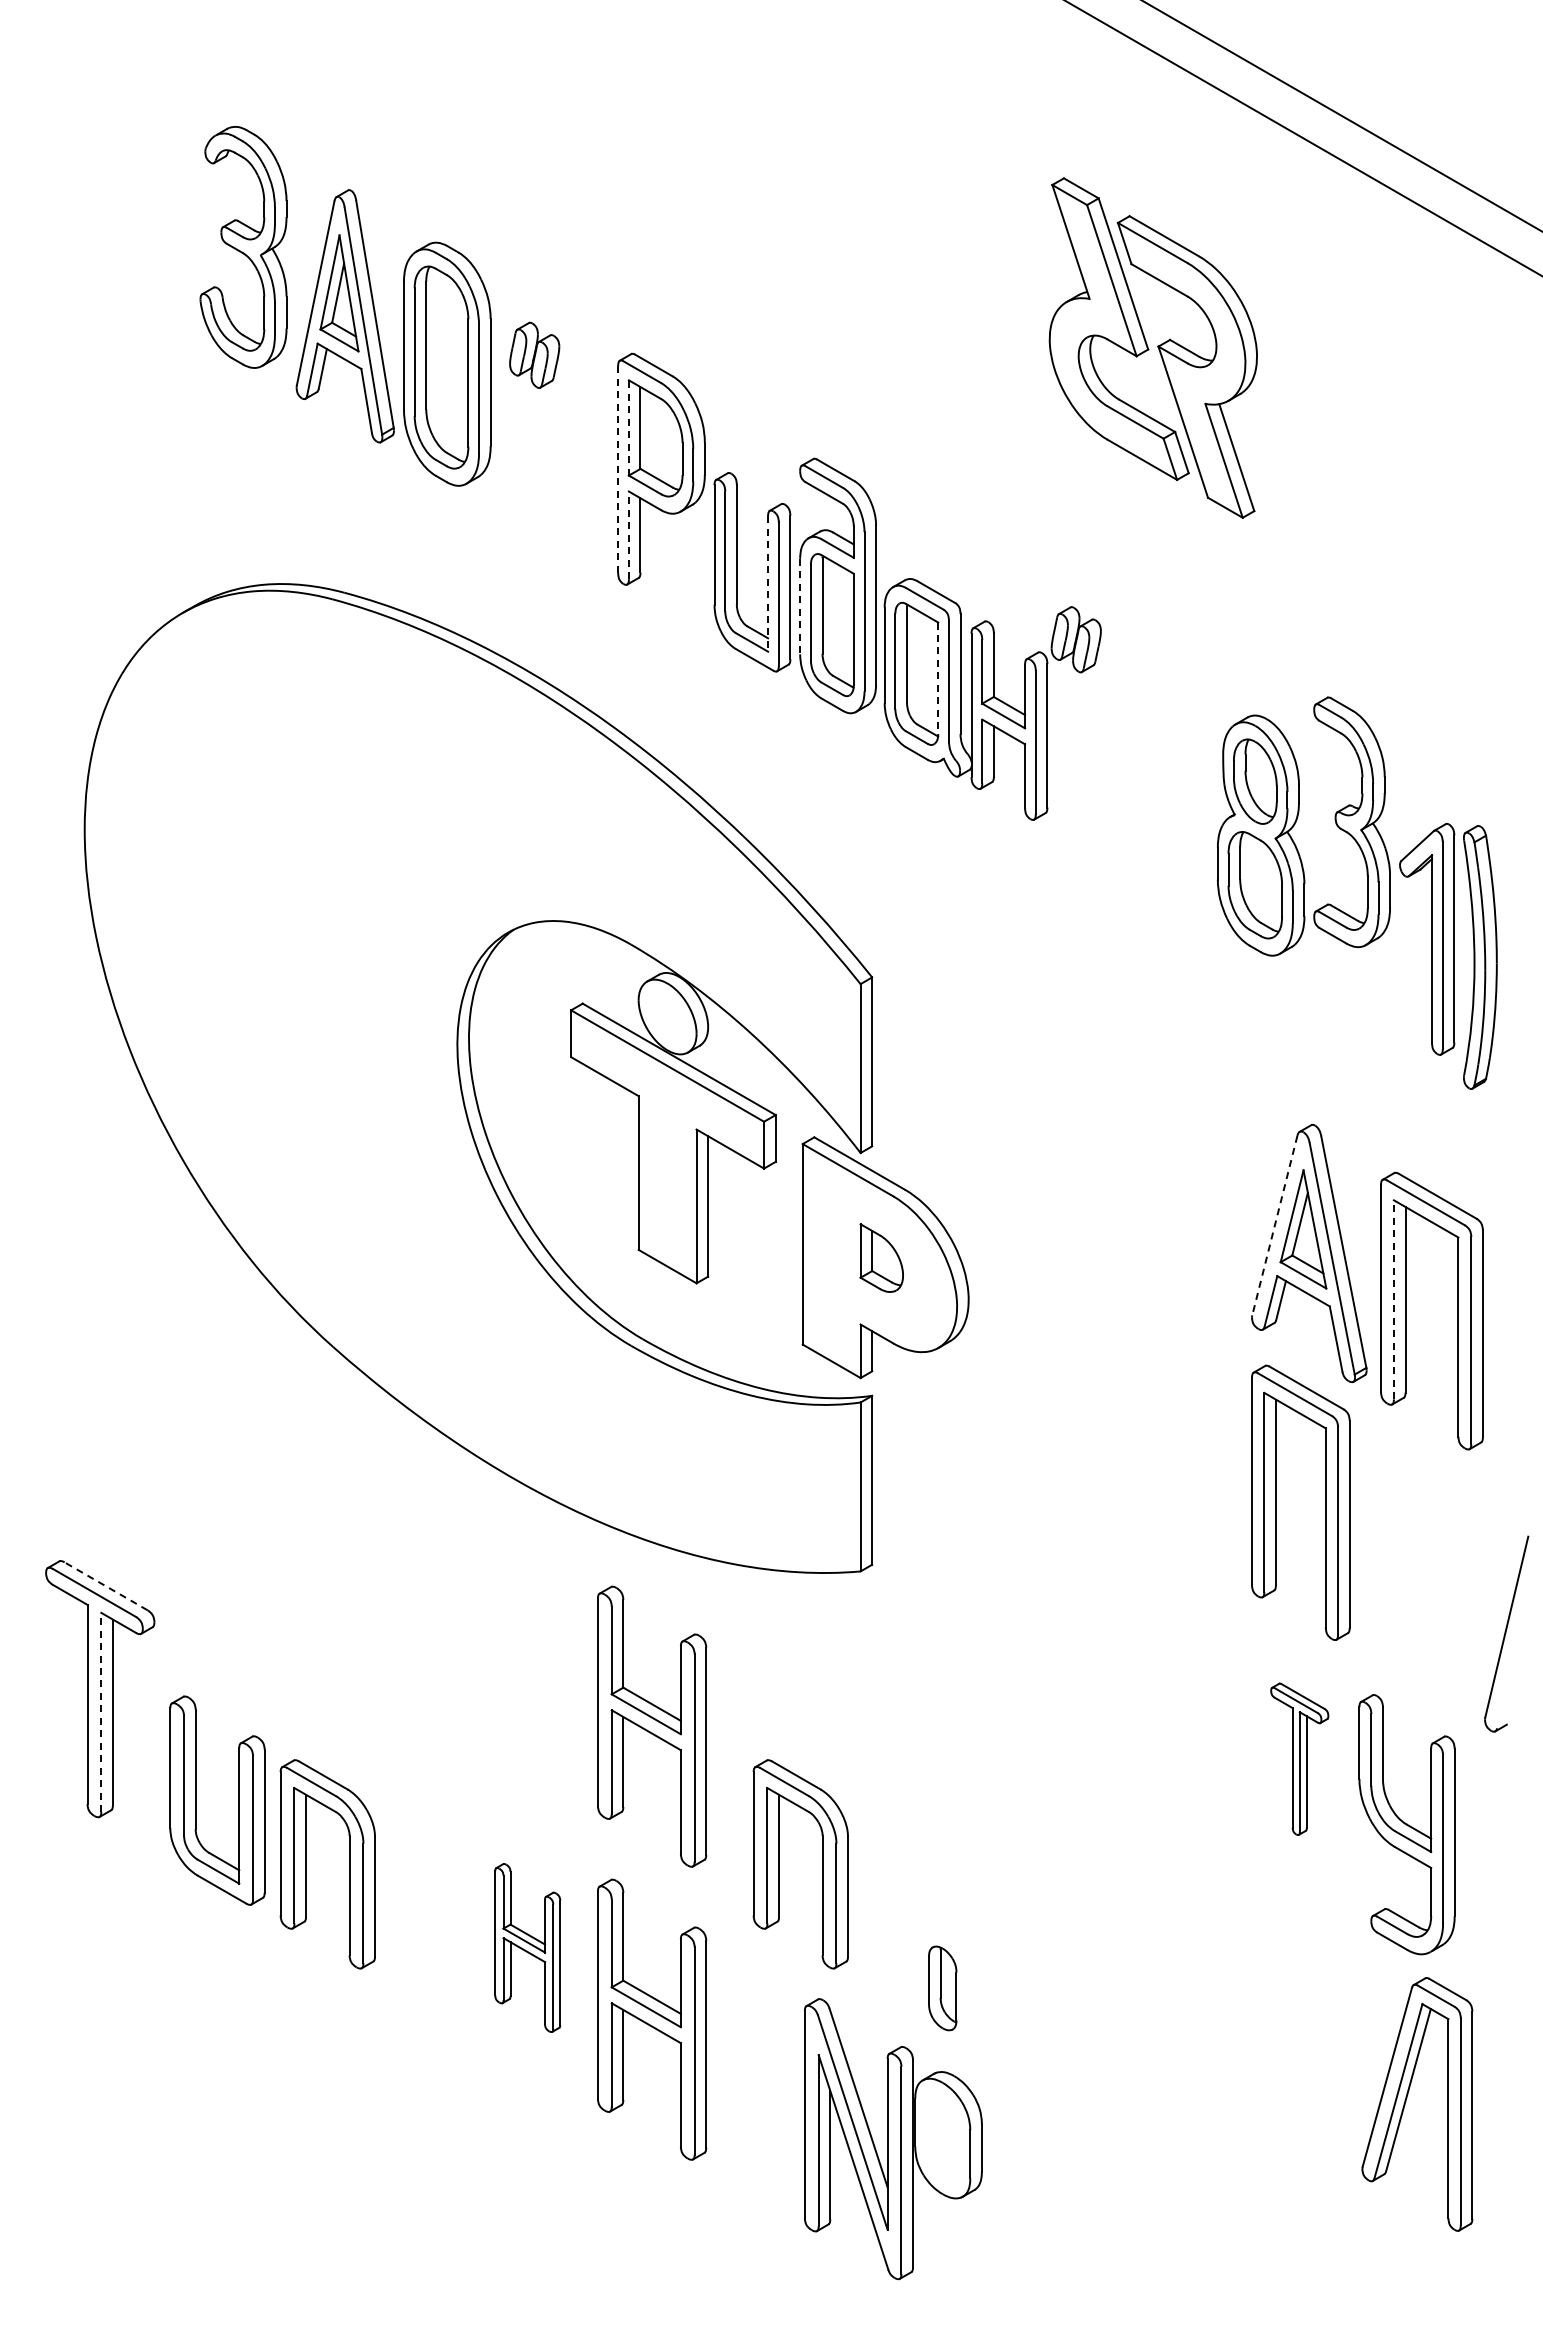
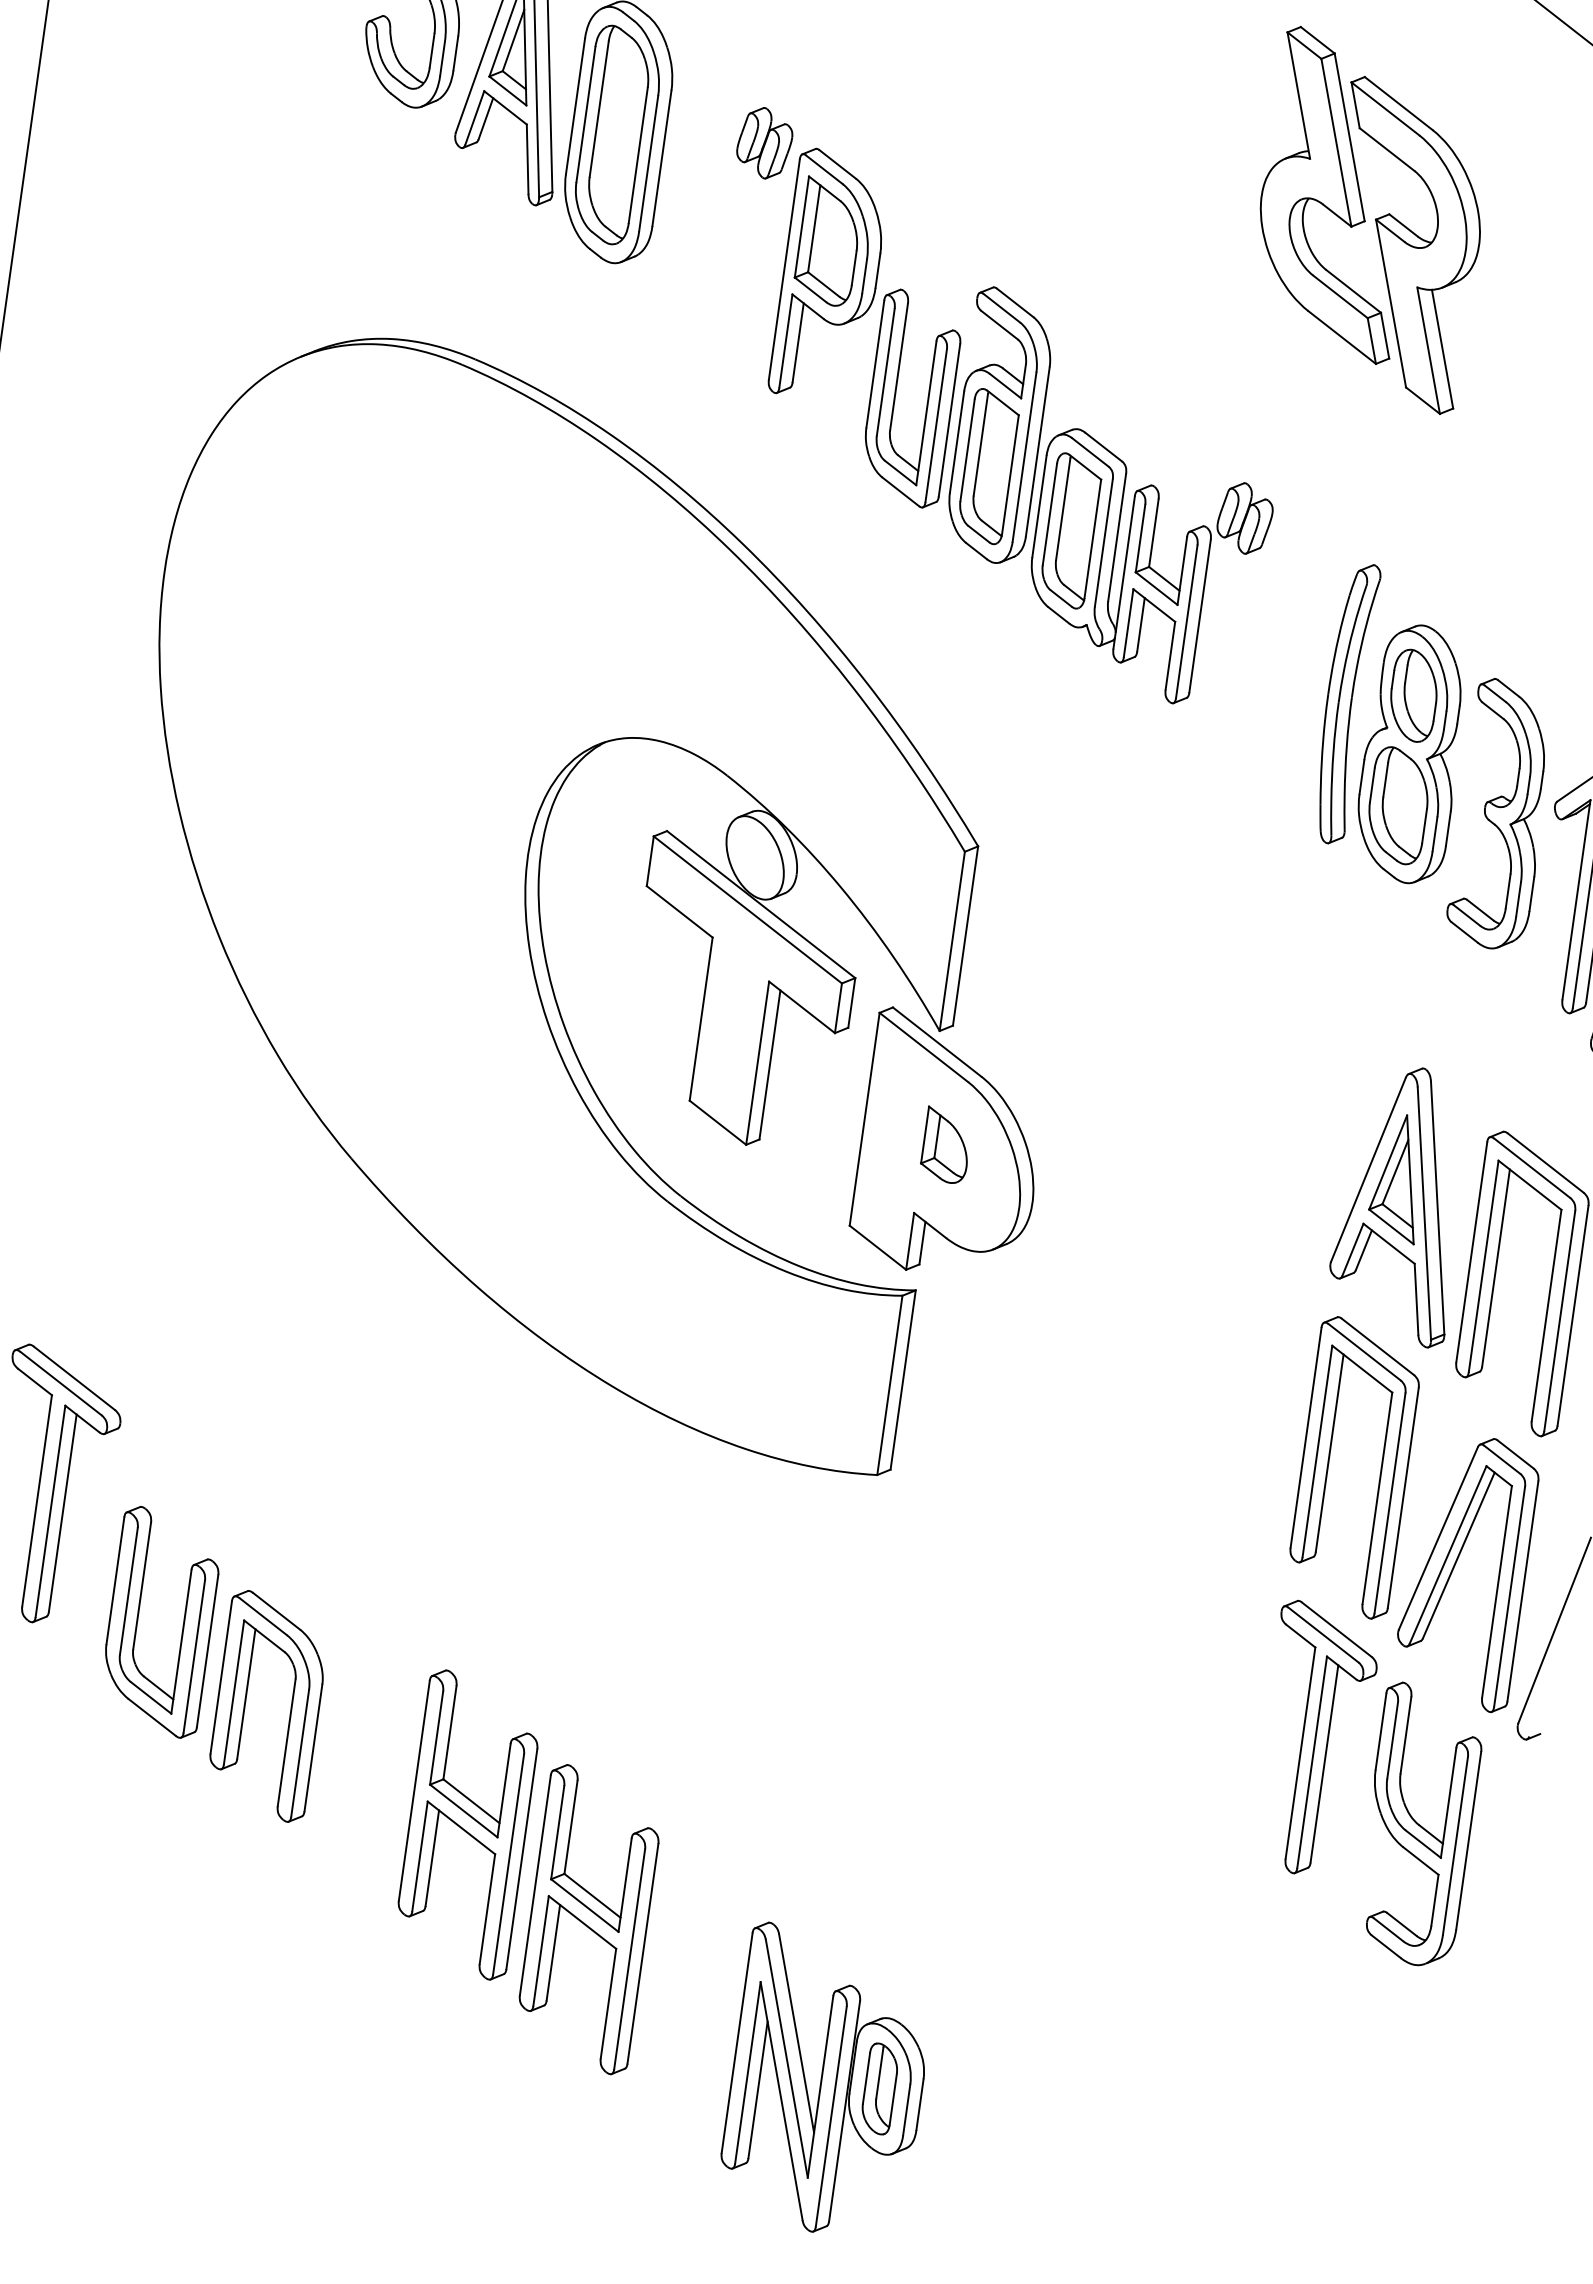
part: (534, 354) -> (764, 142), moved
line: (628, 427) -> (801, 226), dashed -> solid
line: (618, 470) -> (784, 270), dashed -> solid
line: (628, 535) -> (785, 341), dashed -> solid
line: (768, 584) -> (926, 413), dashed -> solid
line: (800, 606) -> (957, 442), dashed -> solid
line: (938, 678) -> (1093, 539), dashed -> solid
part: (1192, 797) -> (1344, 703), added
part: (1351, 822) -> (1501, 815), moved
line: (1274, 1225) -> (1368, 1169), dashed -> solid
line: (1393, 1299) -> (1483, 1265), dashed -> solid
line: (106, 1586) -> (74, 1378), dashed -> solid
line: (101, 1712) -> (50, 1511), dashed -> solid
part: (652, 1726) -> (633, 1608), removed
part: (1299, 1759) -> (1314, 1740), size x1.67
part: (779, 1864) -> (747, 1773), removed
part: (527, 1947) -> (467, 1824), size x1.67
part: (942, 1988) -> (879, 2088), moved
part: (1406, 2101) -> (1455, 1567), moved

